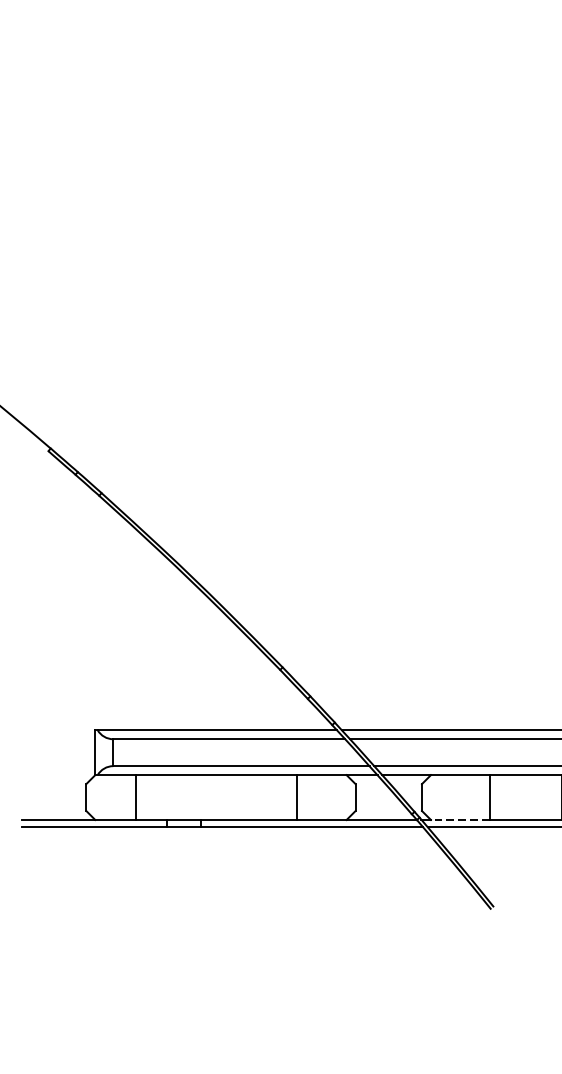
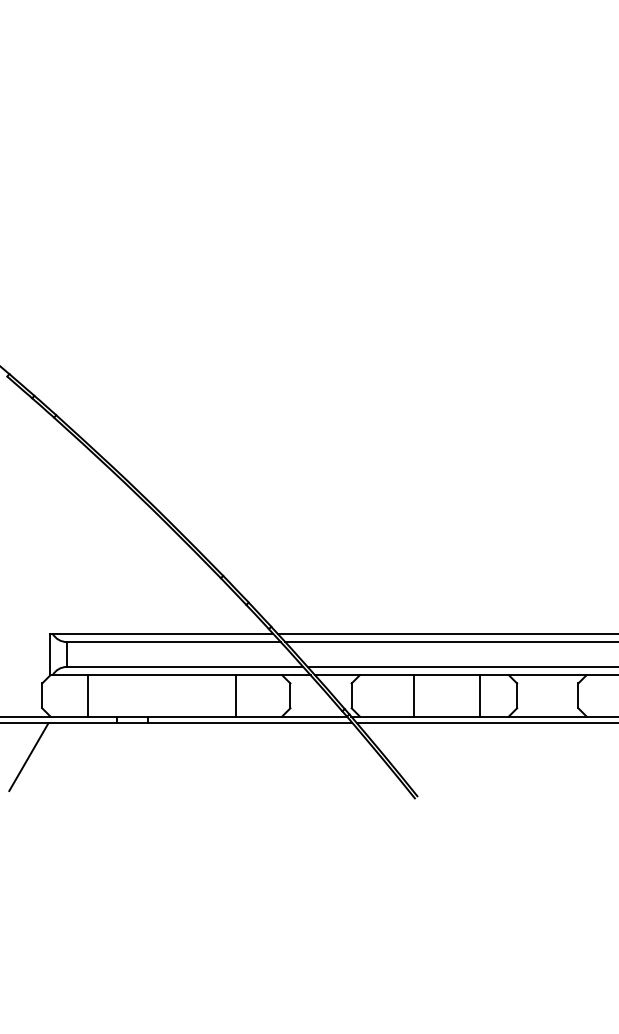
line: (459, 819) -> (386, 716), dashed -> solid
line: (71, 864) -> (28, 757), added

